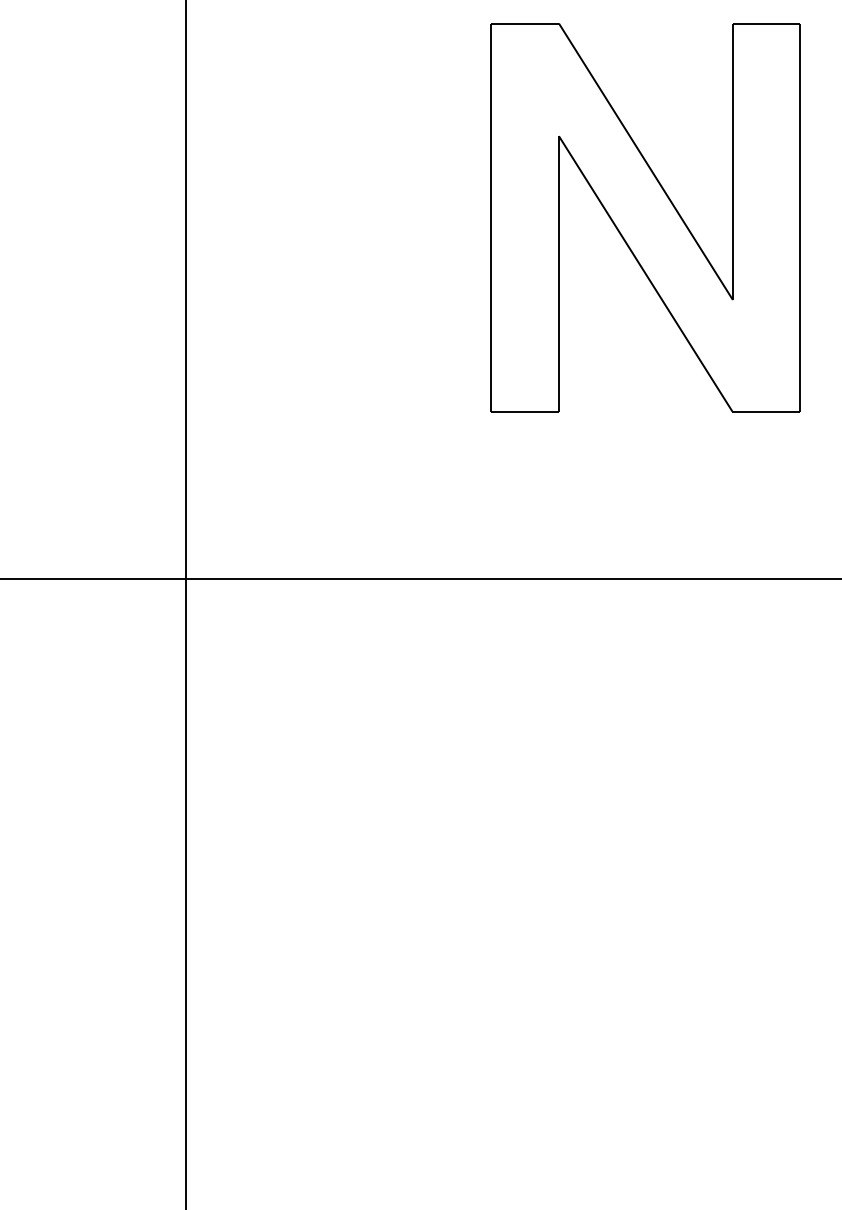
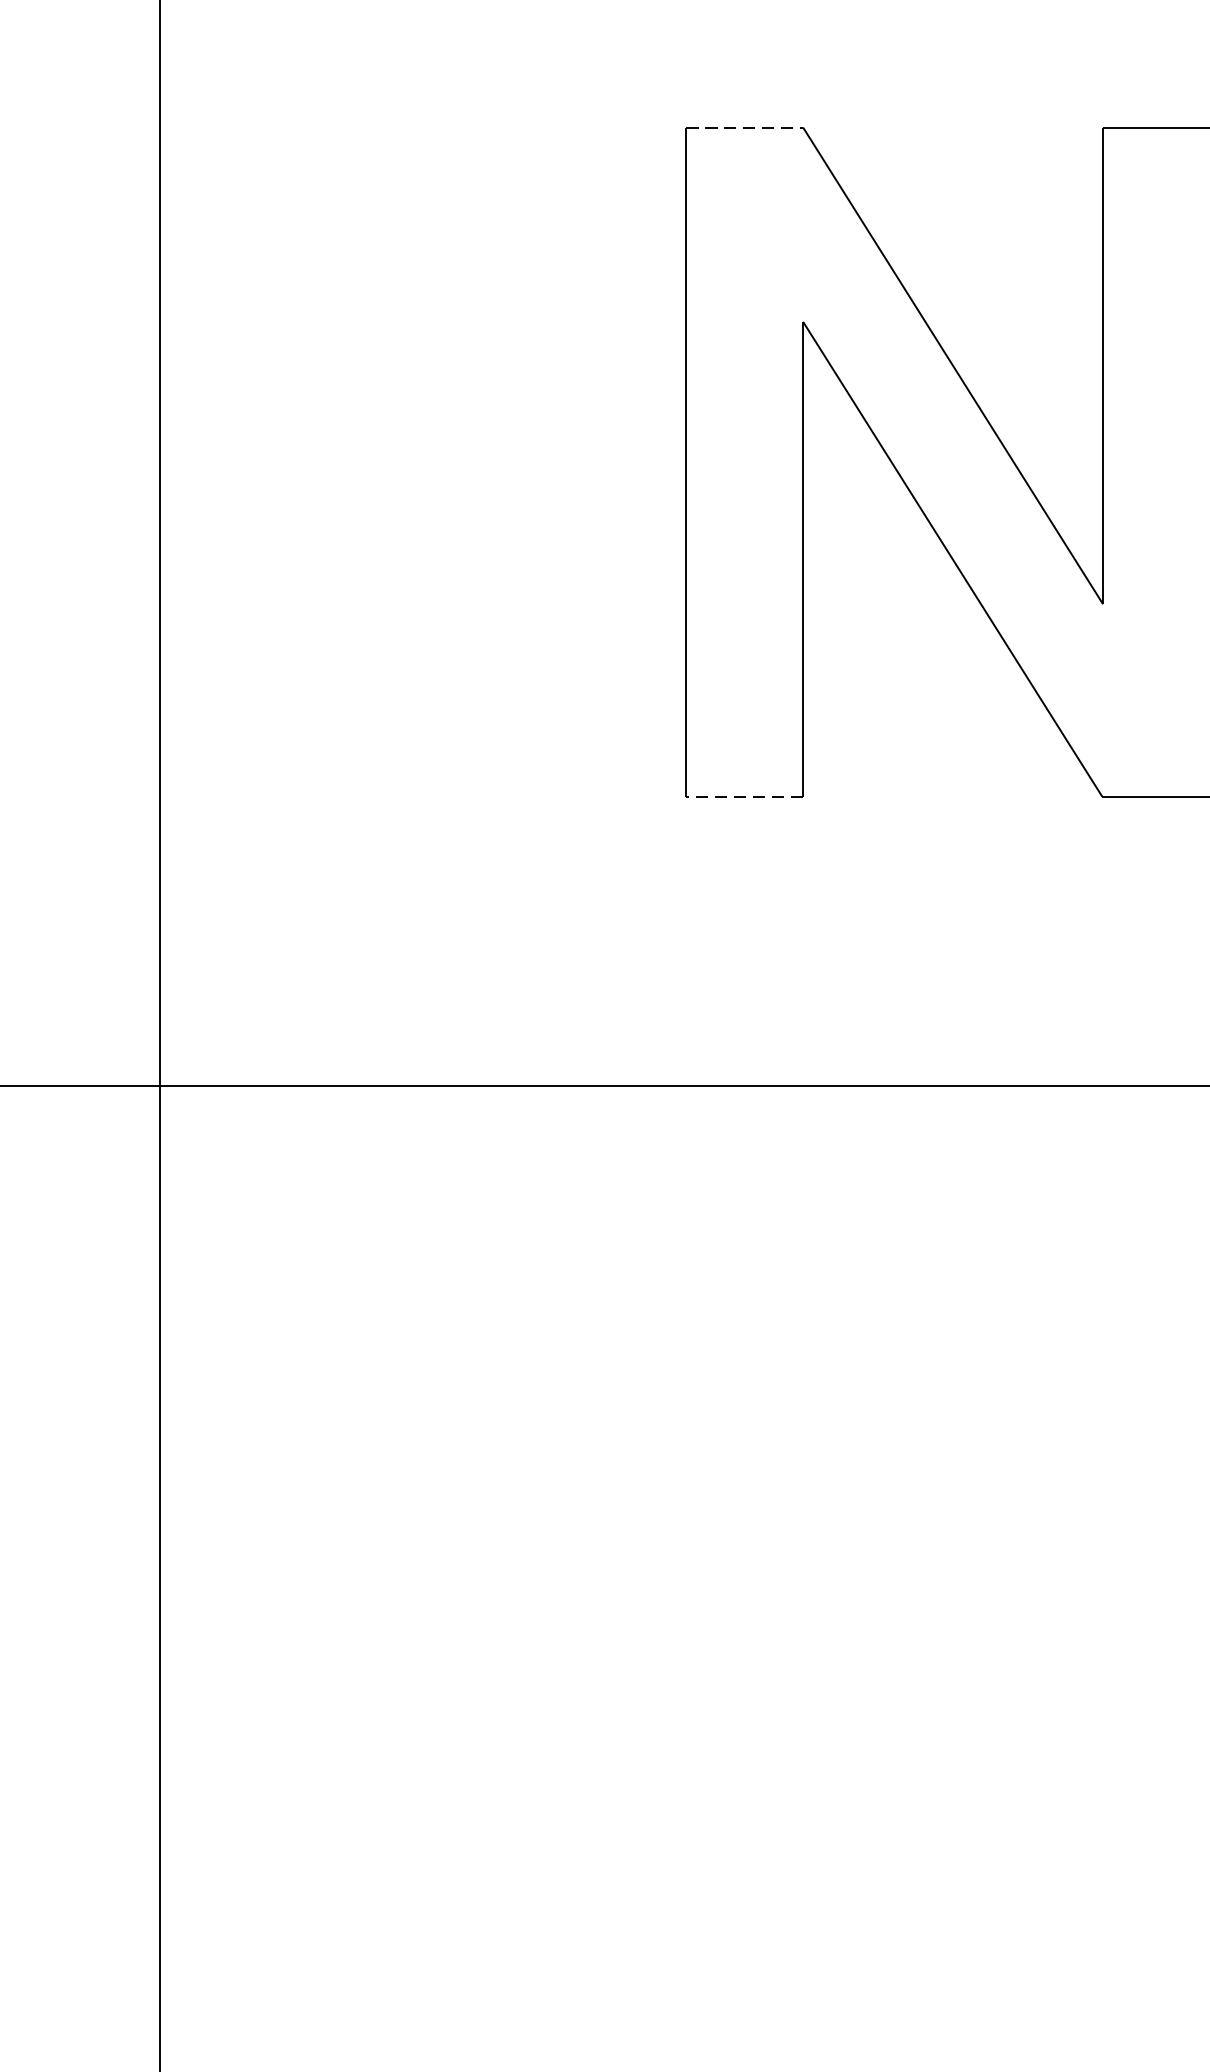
line: (525, 23) -> (745, 127), solid -> dashed
line: (525, 411) -> (745, 796), solid -> dashed

